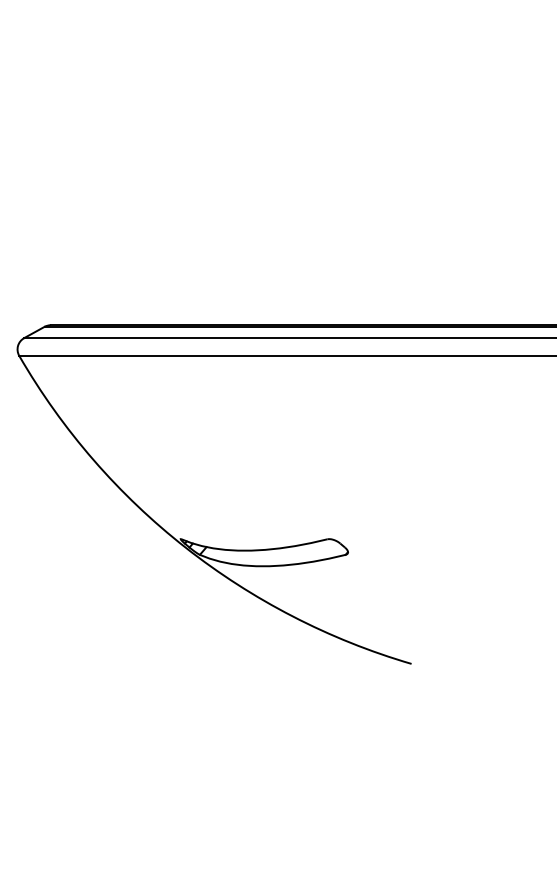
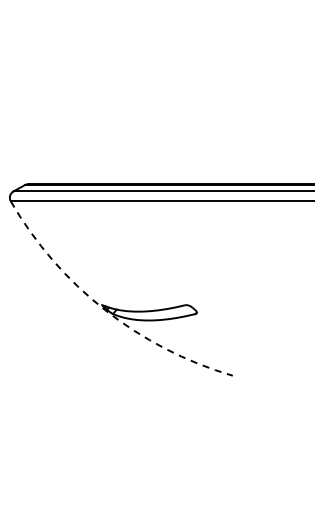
arc: (186, 546) -> (105, 309), solid -> dashed

